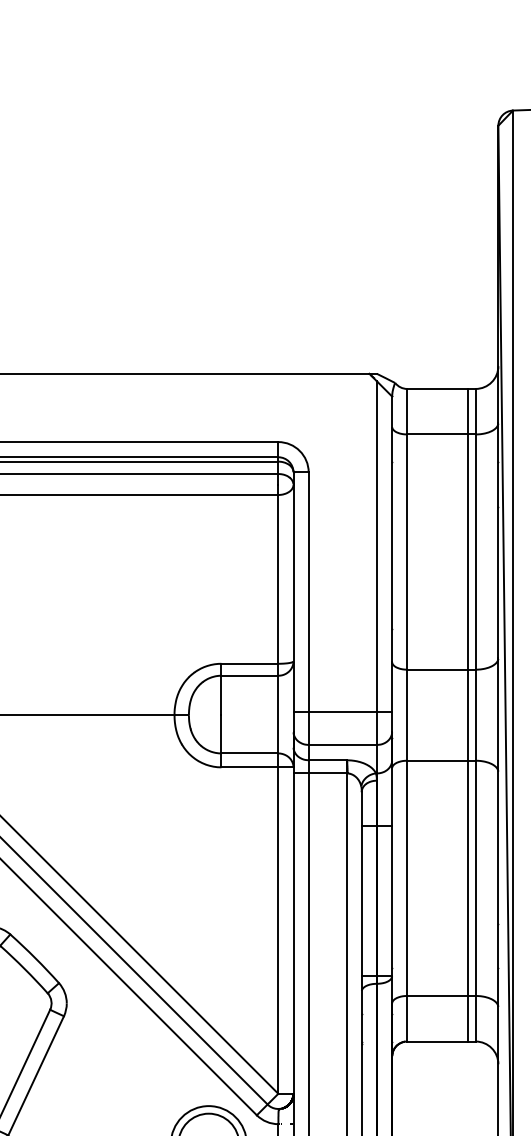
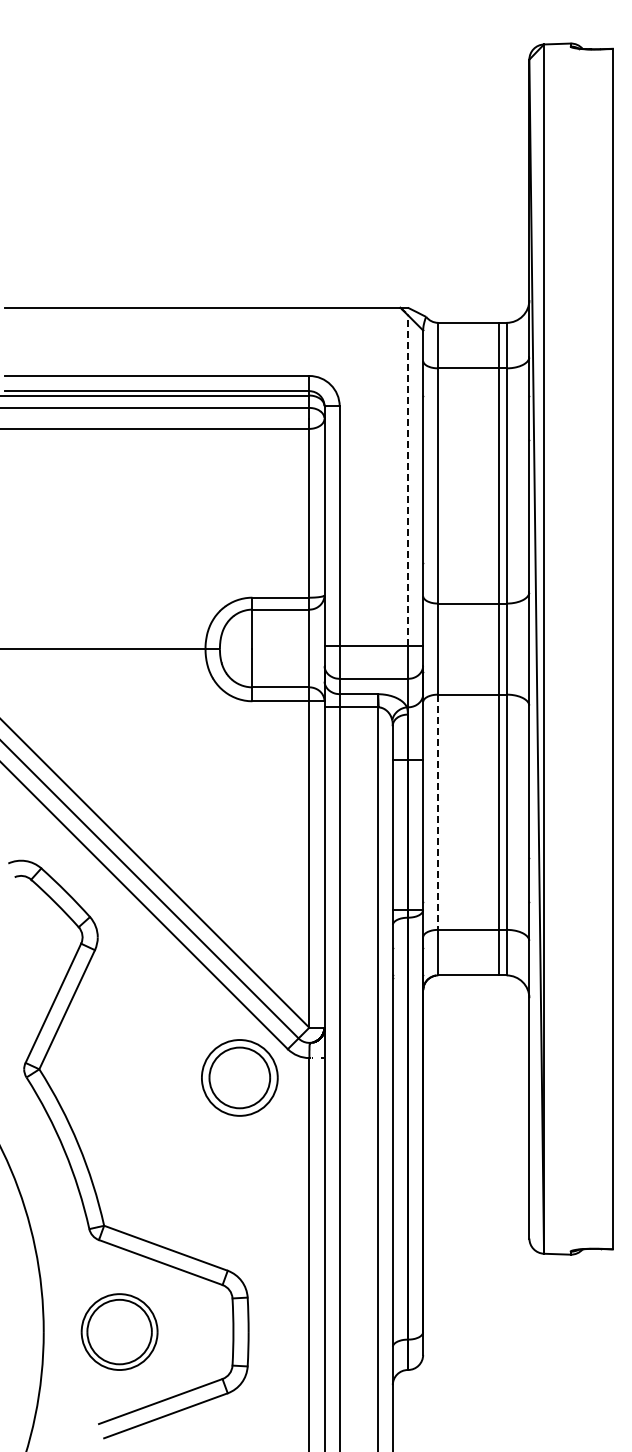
line: (377, 546) -> (408, 480), solid -> dashed
line: (407, 878) -> (438, 812), solid -> dashed

